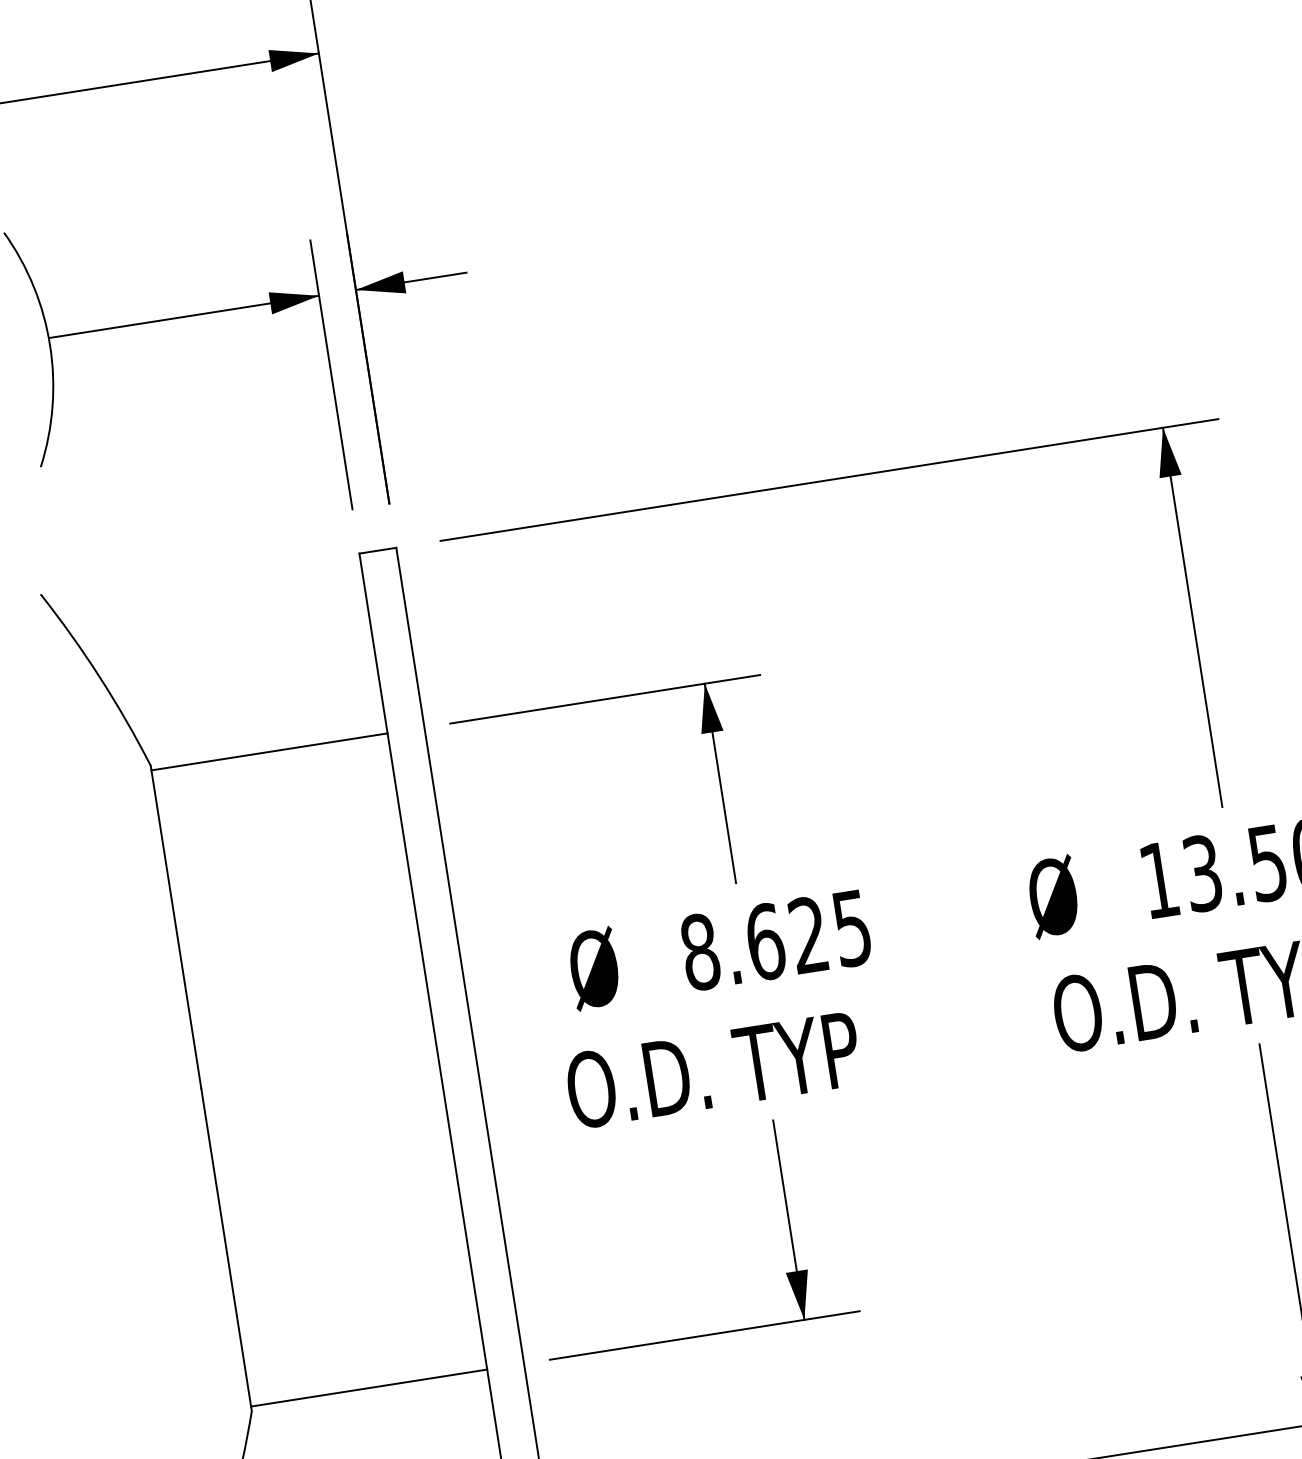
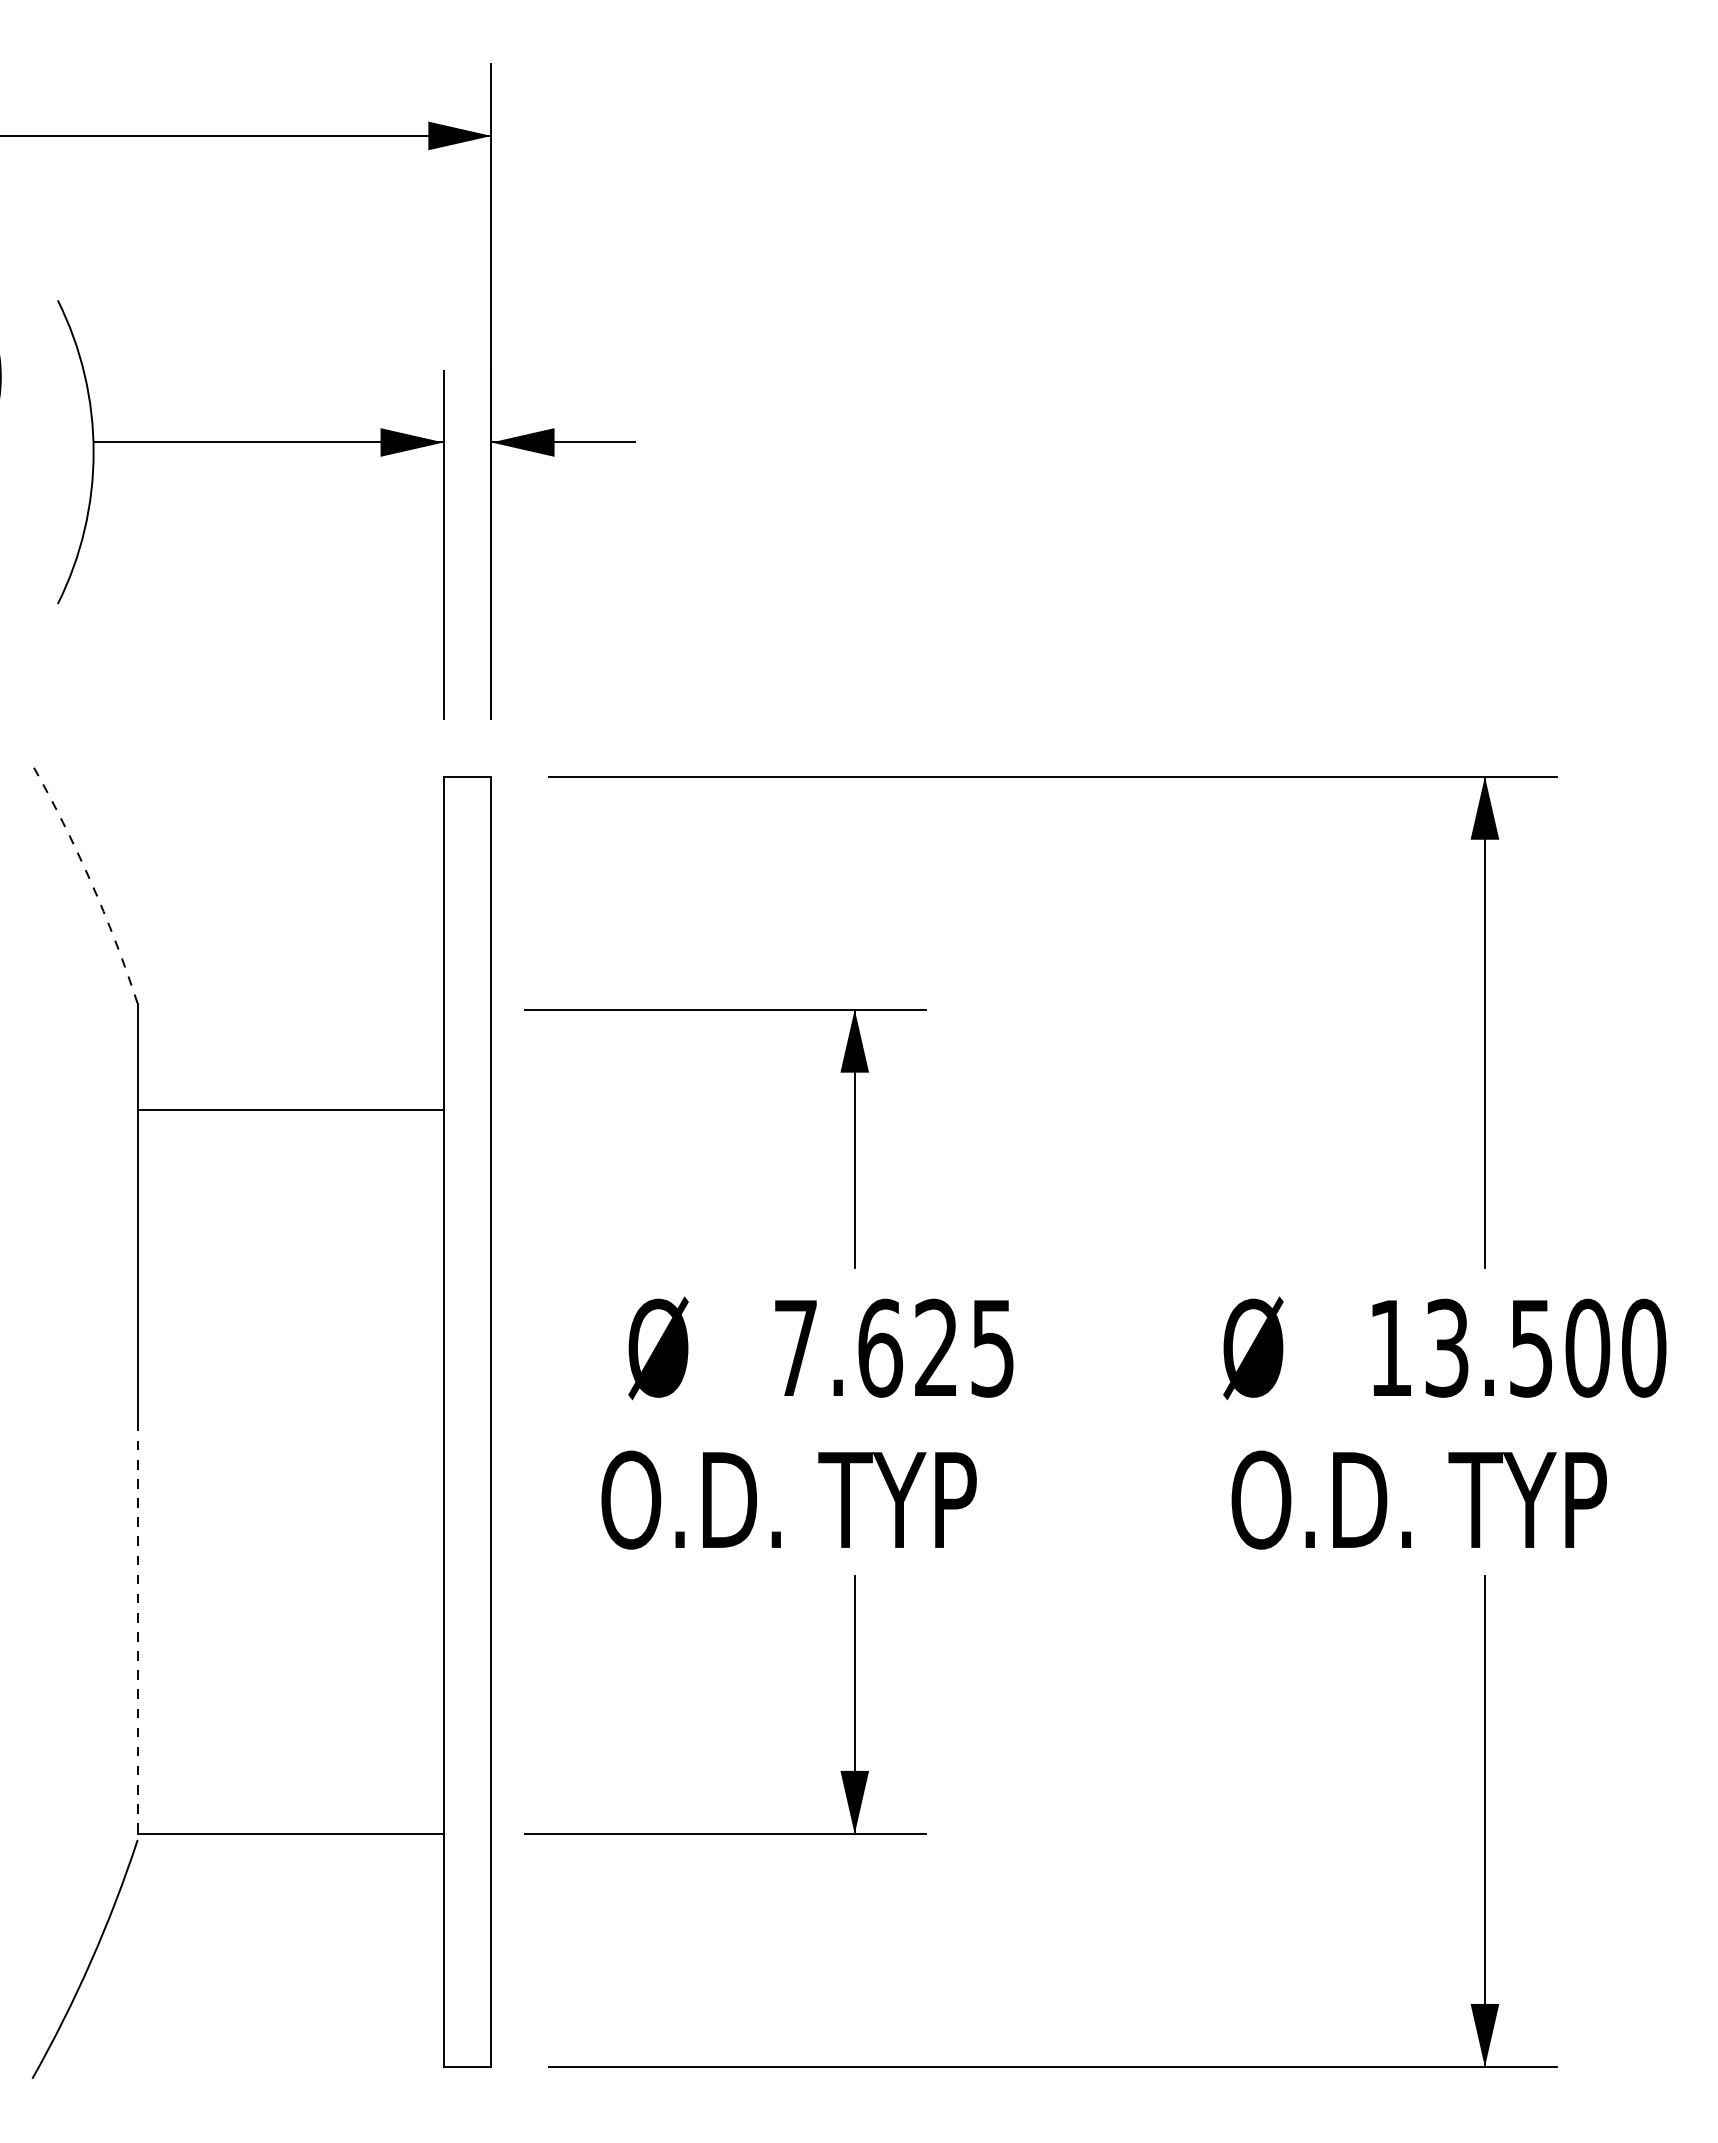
arc: (99, 677) -> (90, 881), solid -> dashed
line: (269, 751) -> (290, 1109), moved
text: (700, 951) -> (796, 1347), 8.625 -> 7.625
line: (226, 1250) -> (137, 1631), solid -> dashed

